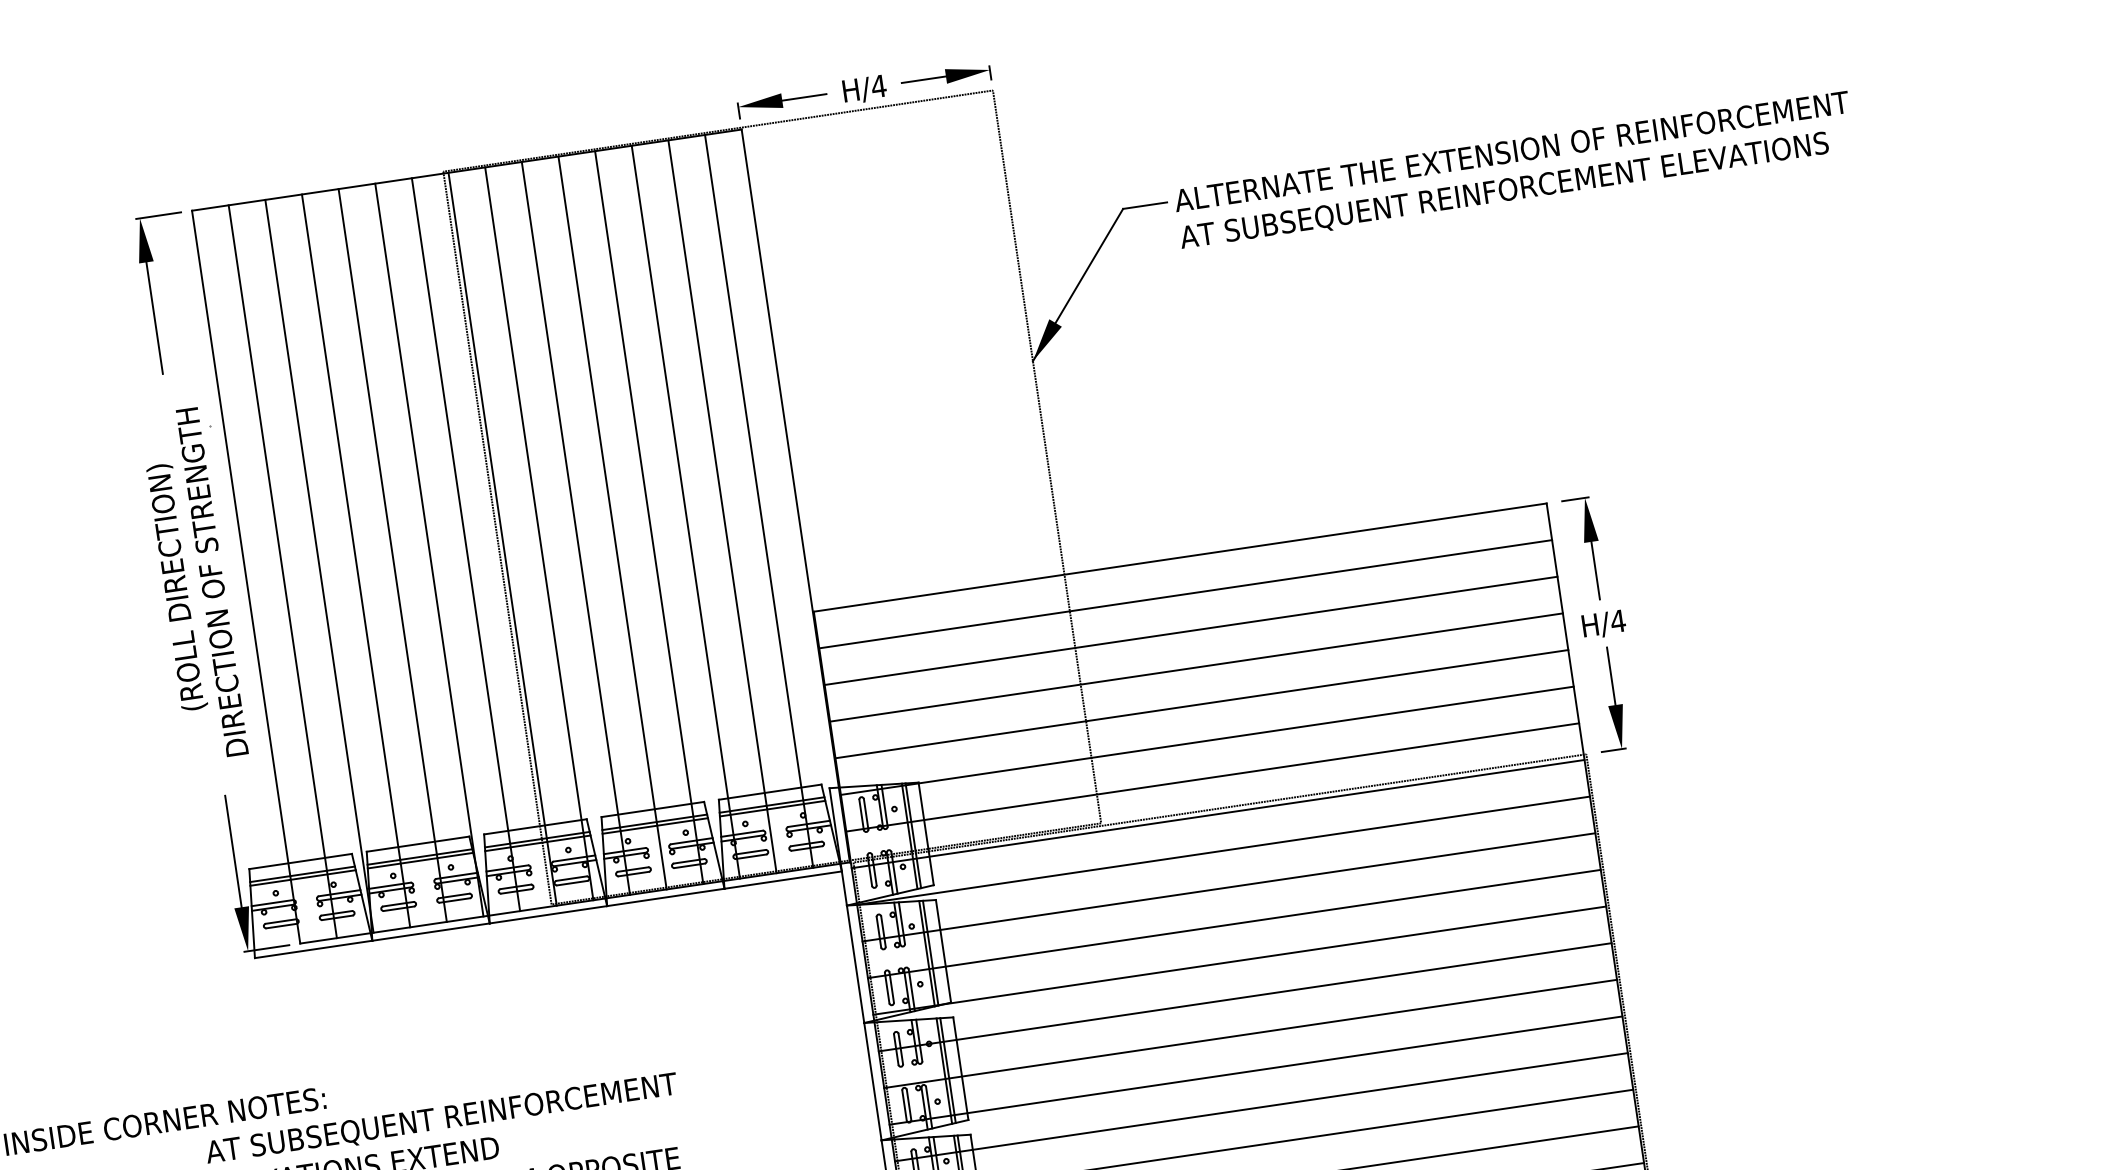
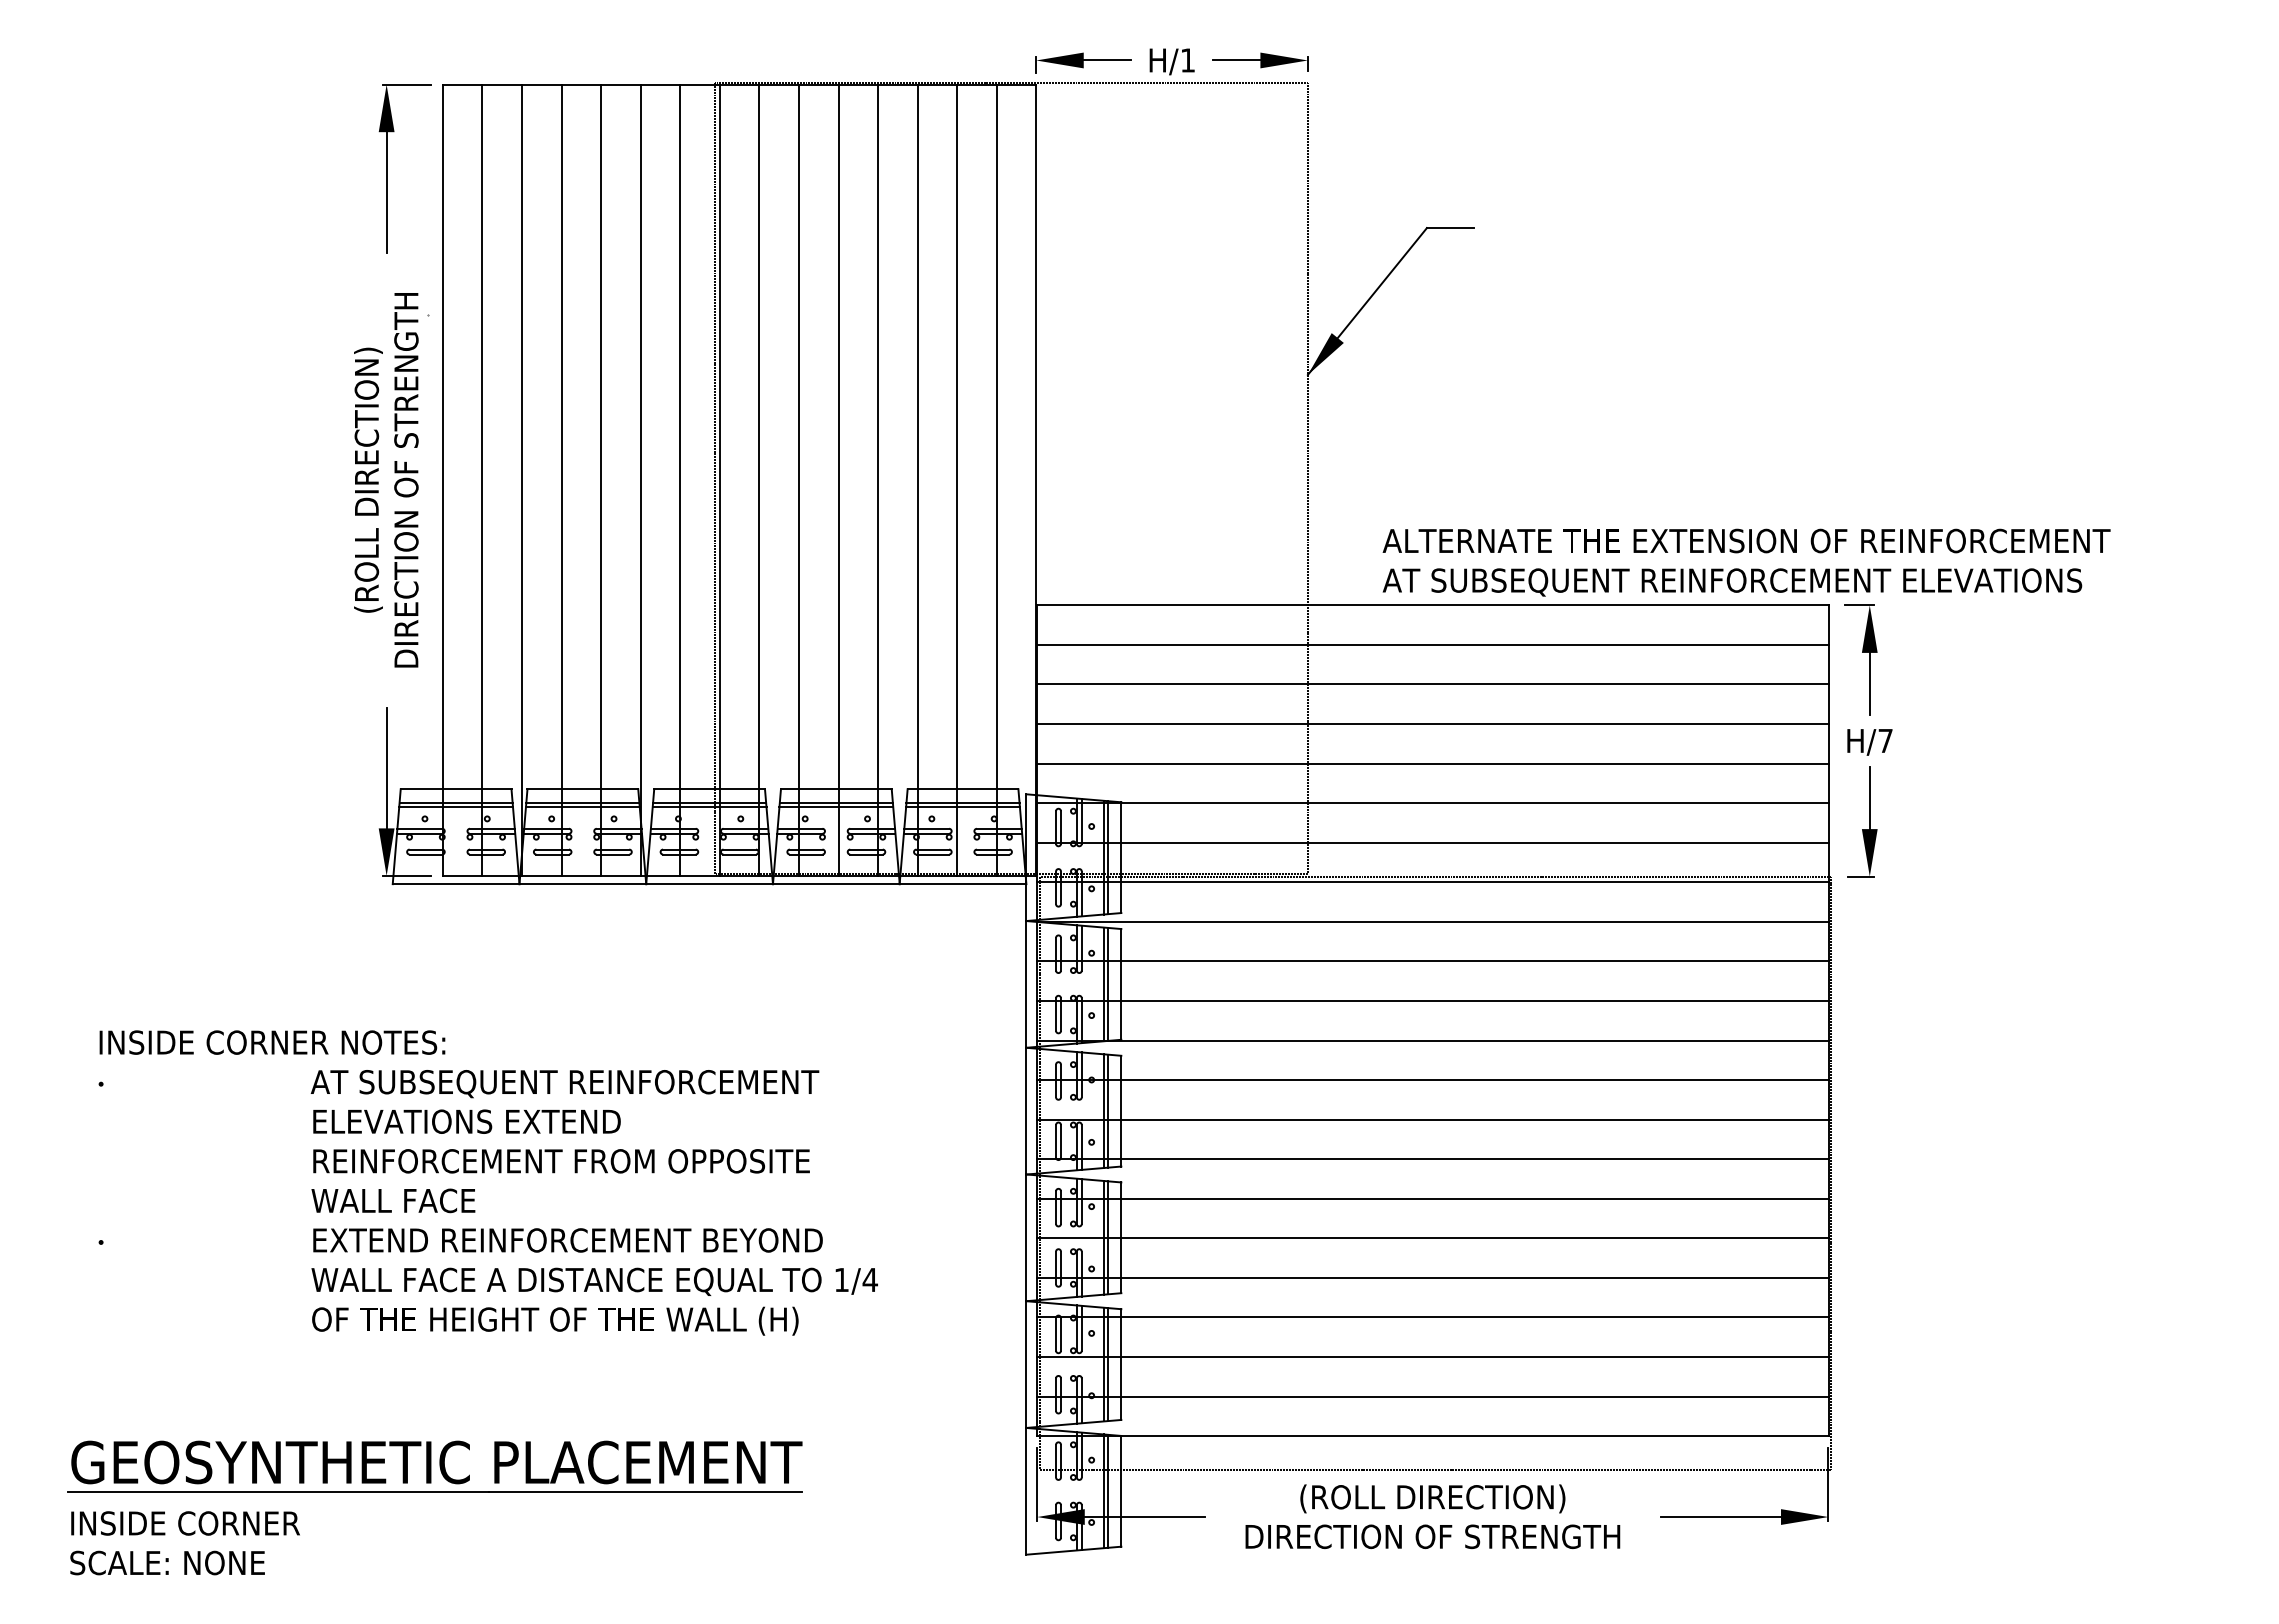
text: (878, 86) -> (1187, 60), H/4 -> H/1
text: (1514, 171) -> (1746, 562), moved
text: (1617, 620) -> (1885, 740), H/4 -> H/7

